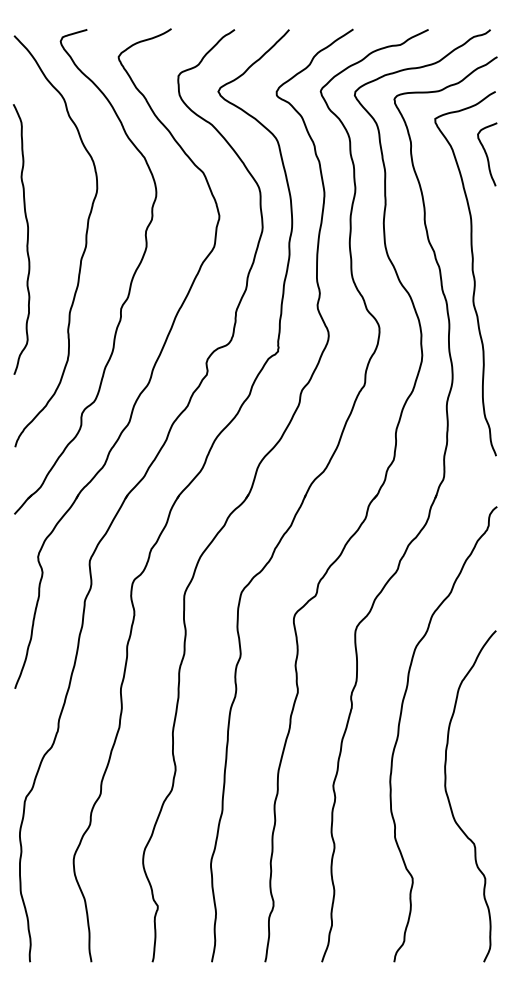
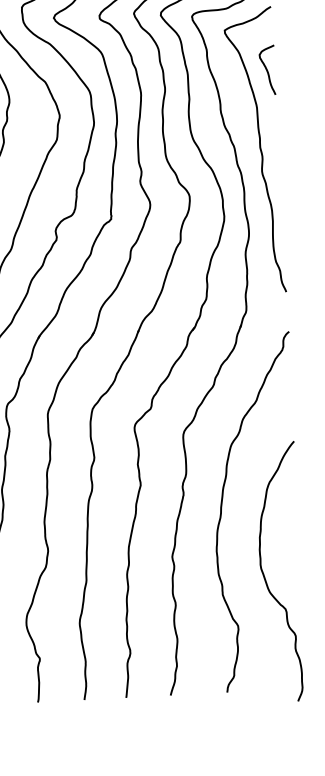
curve: (487, 154) -> (267, 70), moved
curve: (450, 802) -> (265, 577), moved

